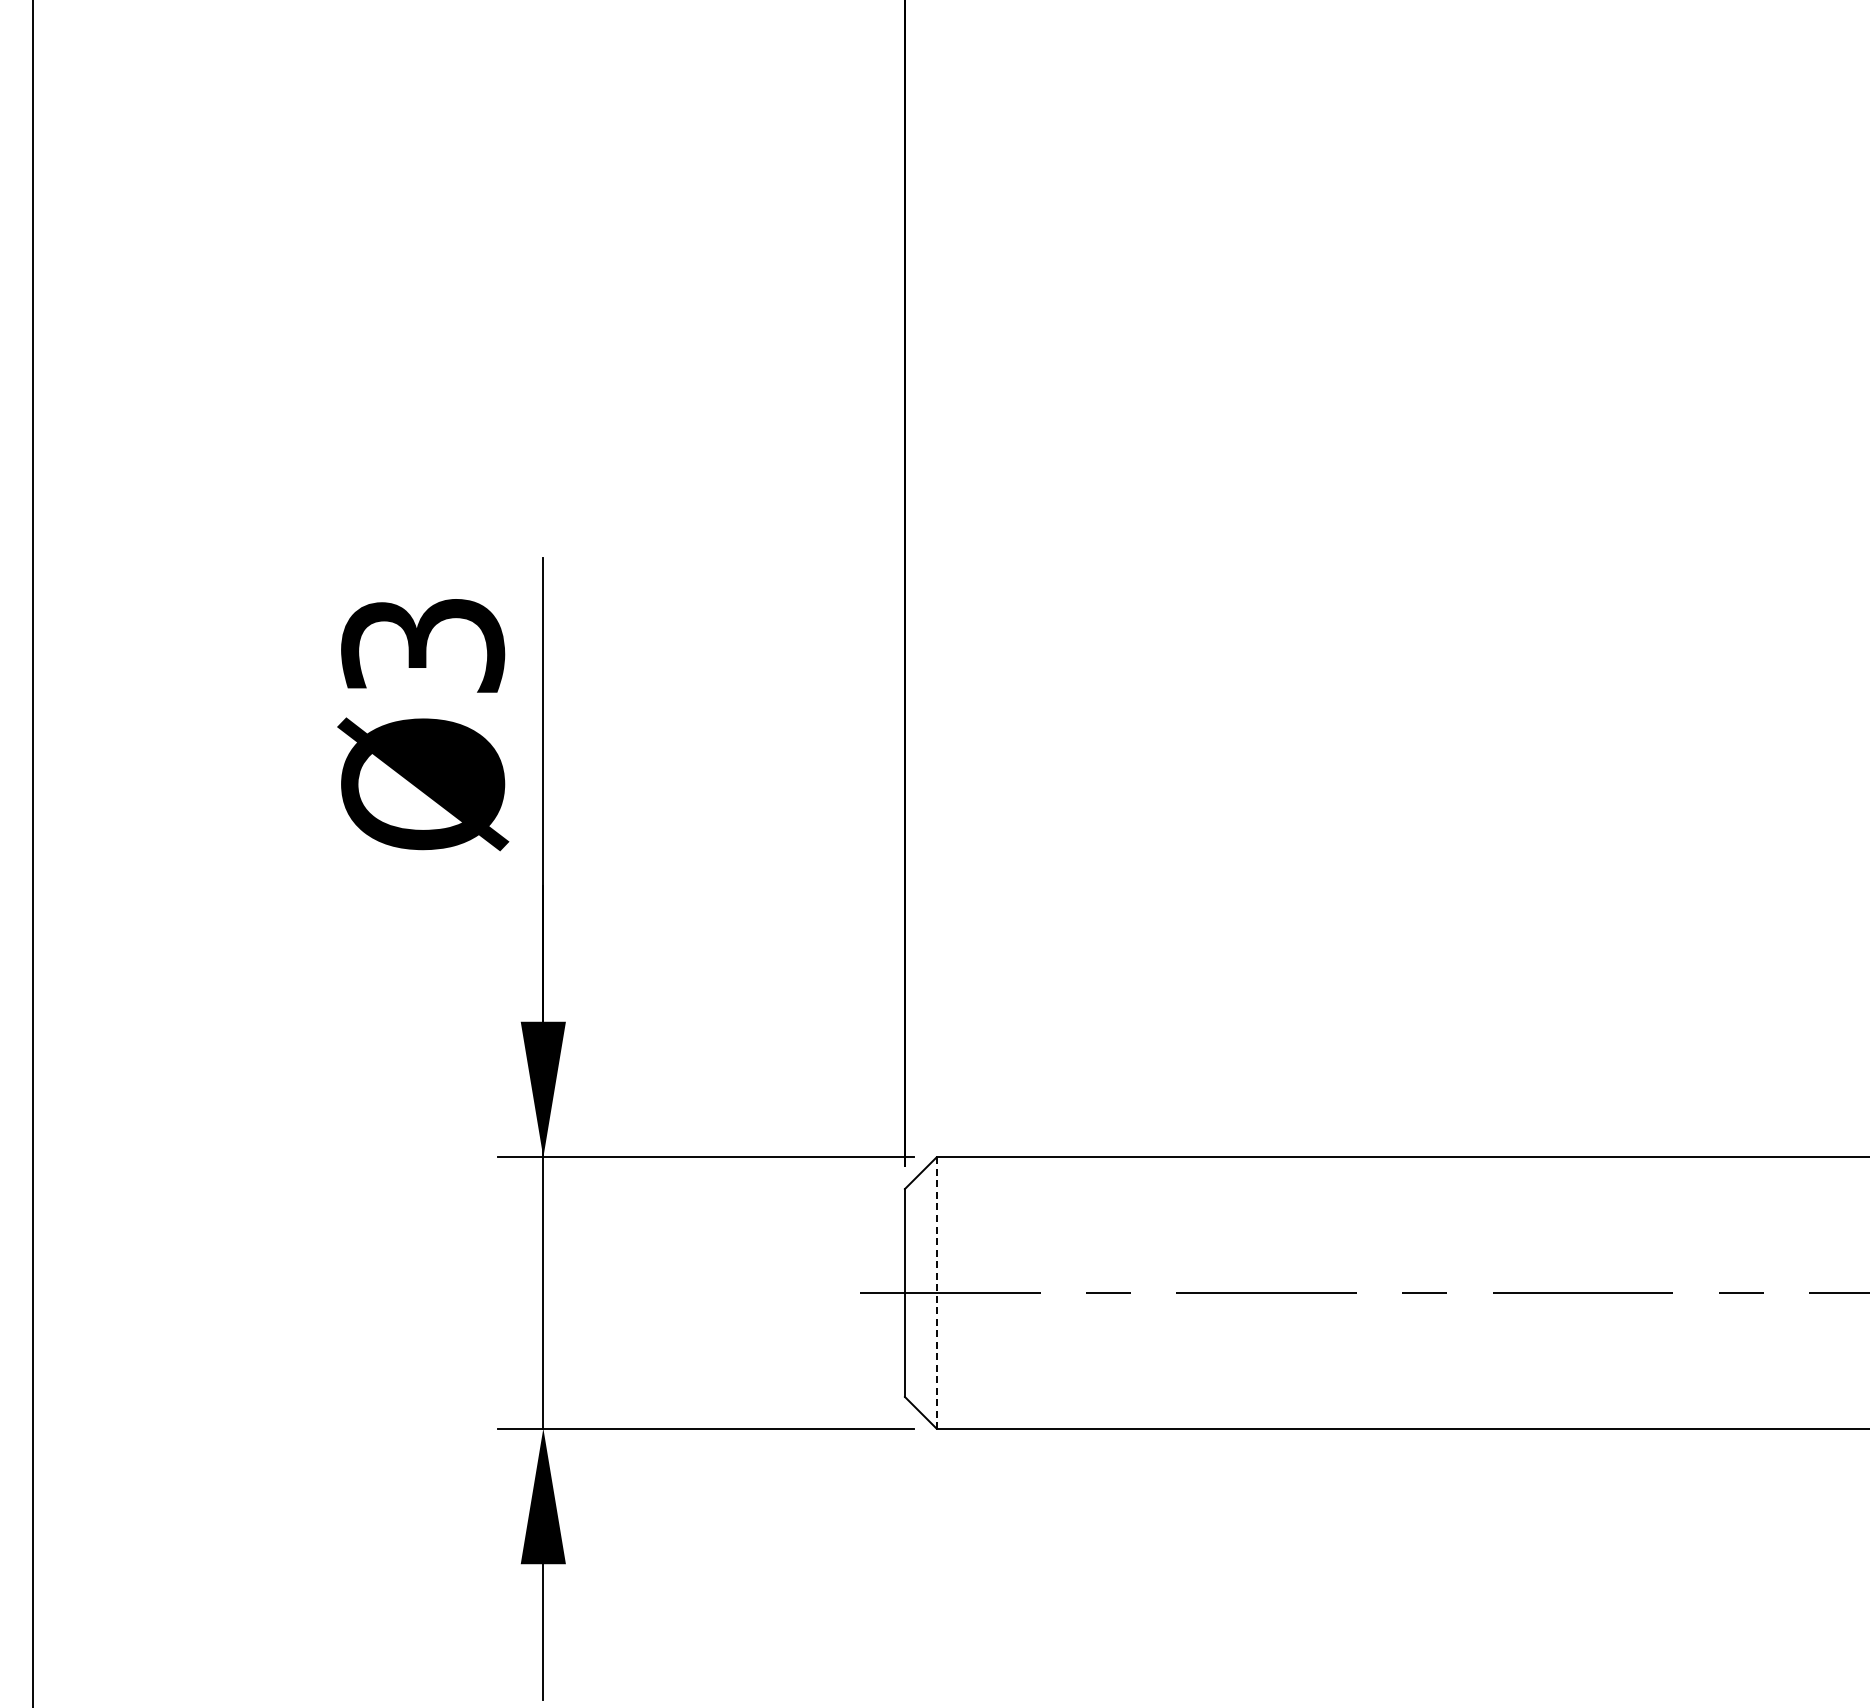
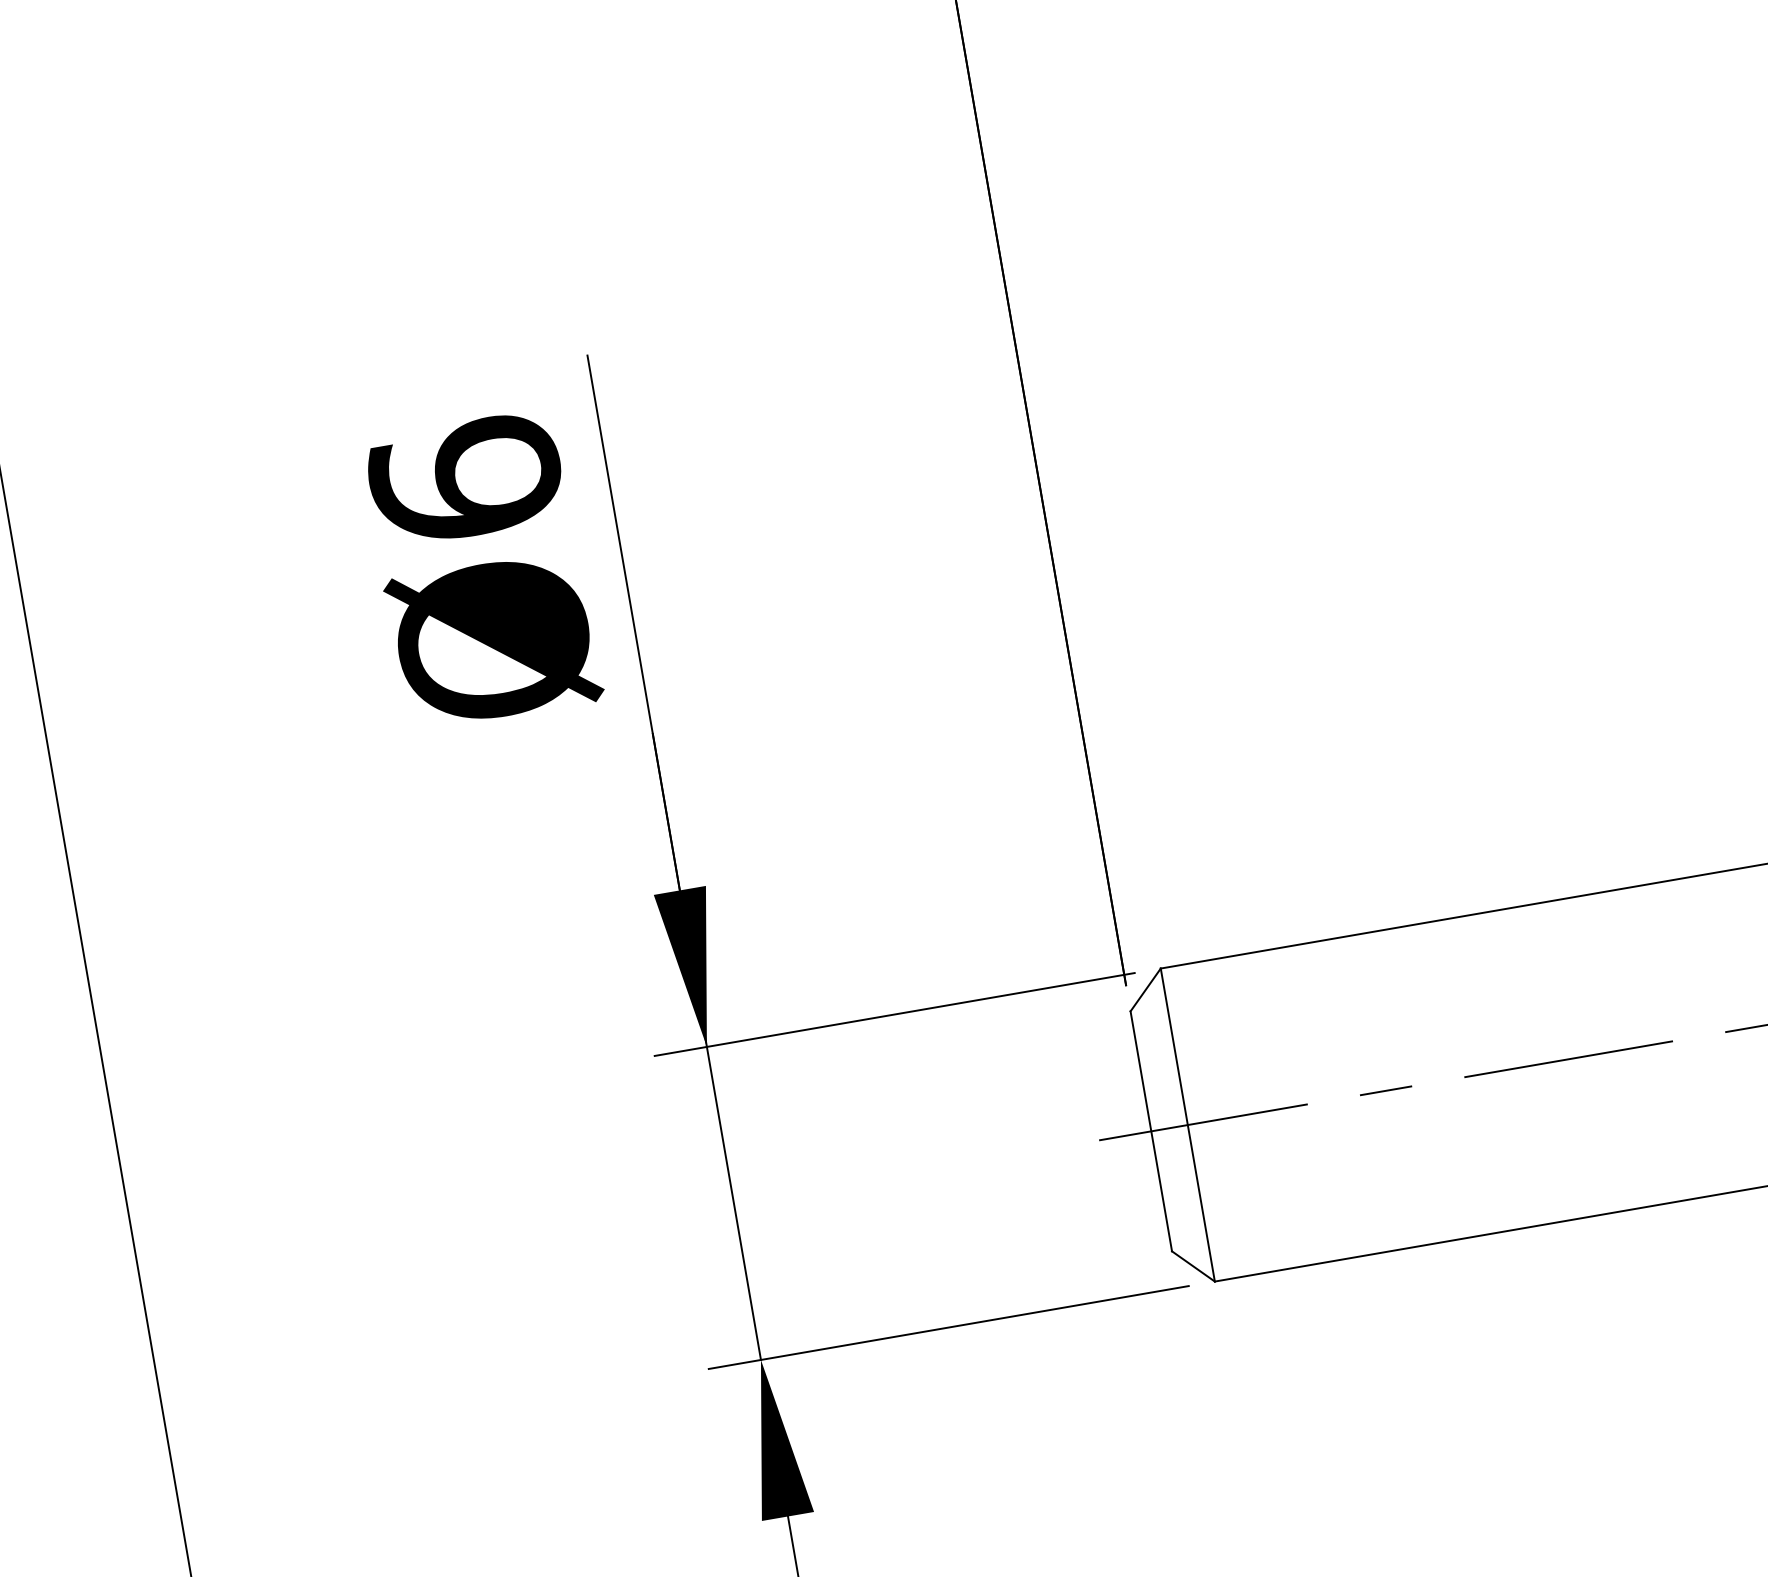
text: (423, 644) -> (466, 478), Ø3 -> Ø6
line: (936, 1293) -> (1187, 1125), dashed -> solid

